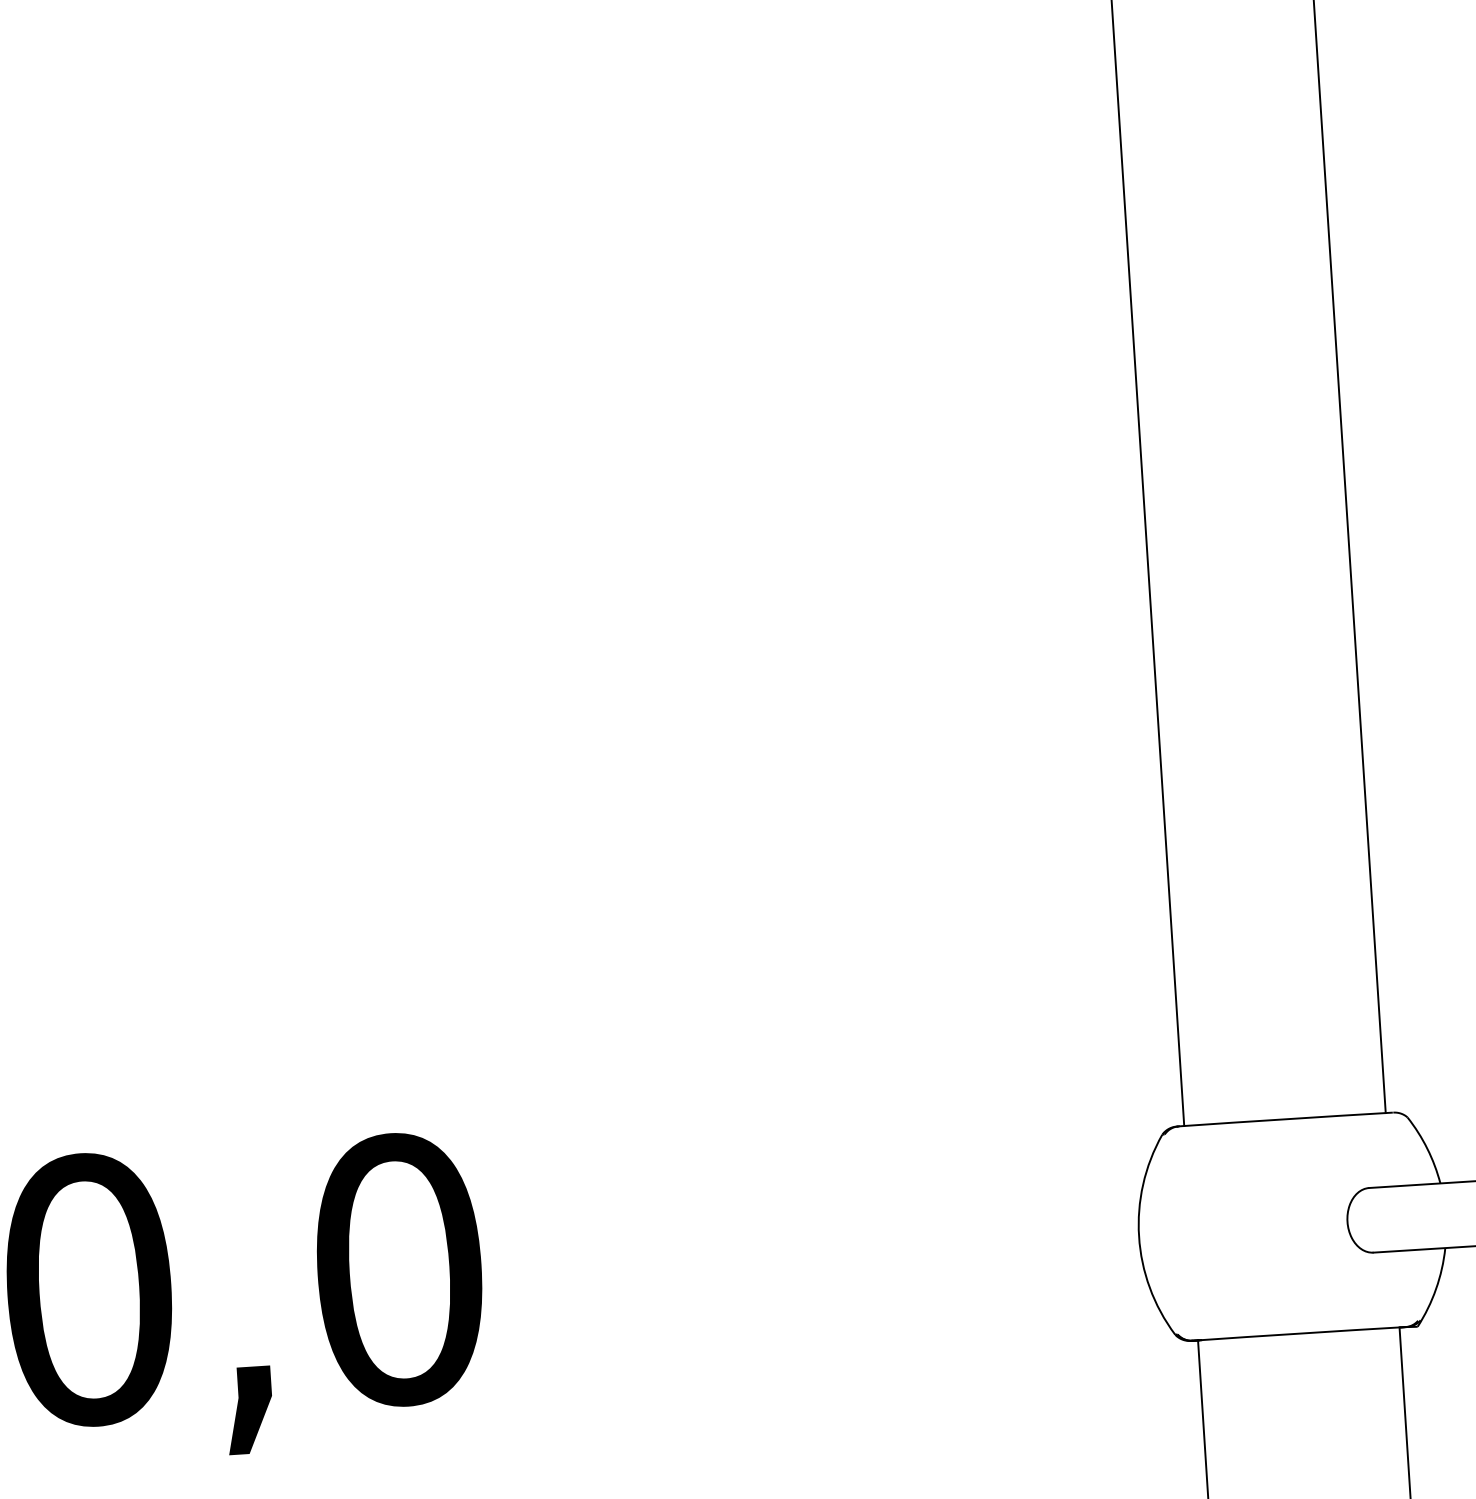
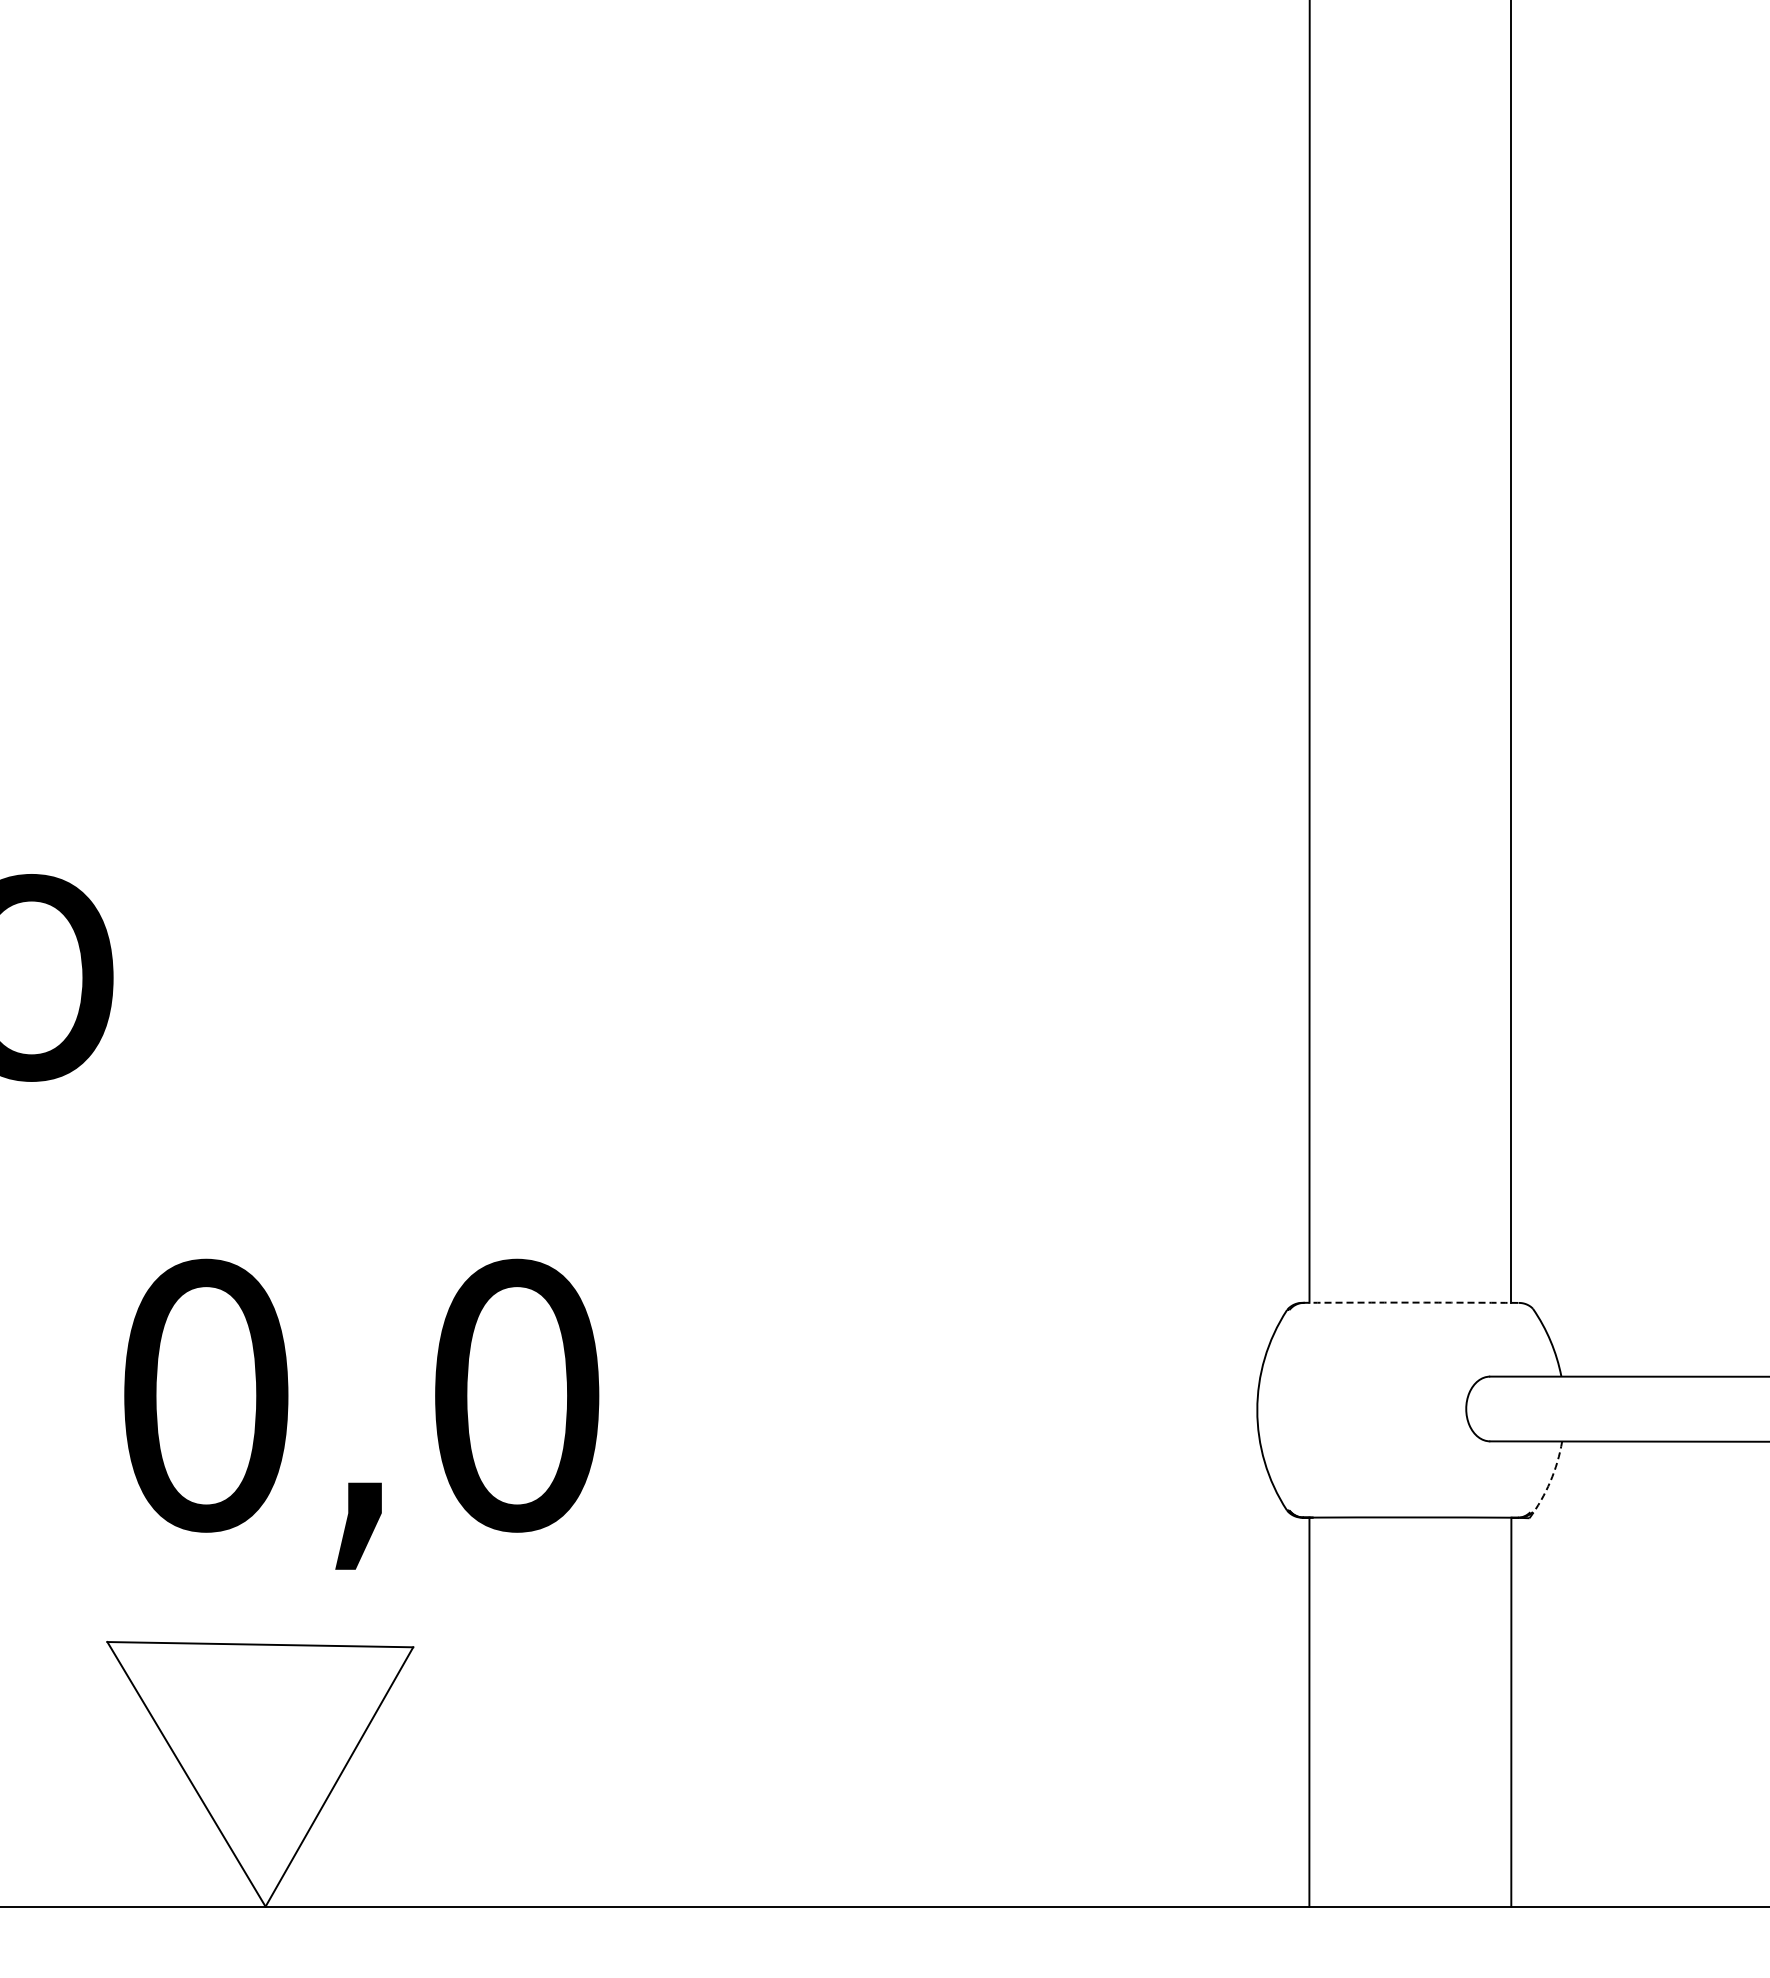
arc: (1285, 1119) -> (1411, 1302), solid -> dashed
arc: (1436, 1288) -> (1550, 1481), solid -> dashed

